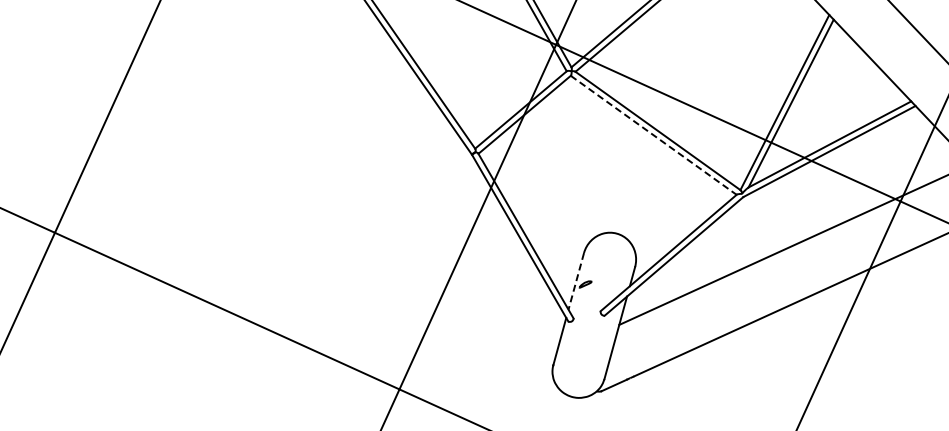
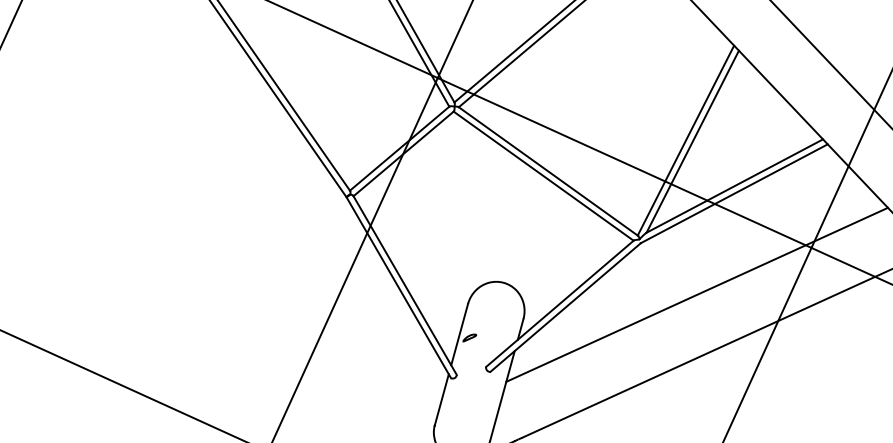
line: (654, 135) -> (544, 176), dashed -> solid
line: (576, 281) -> (459, 334), dashed -> solid

